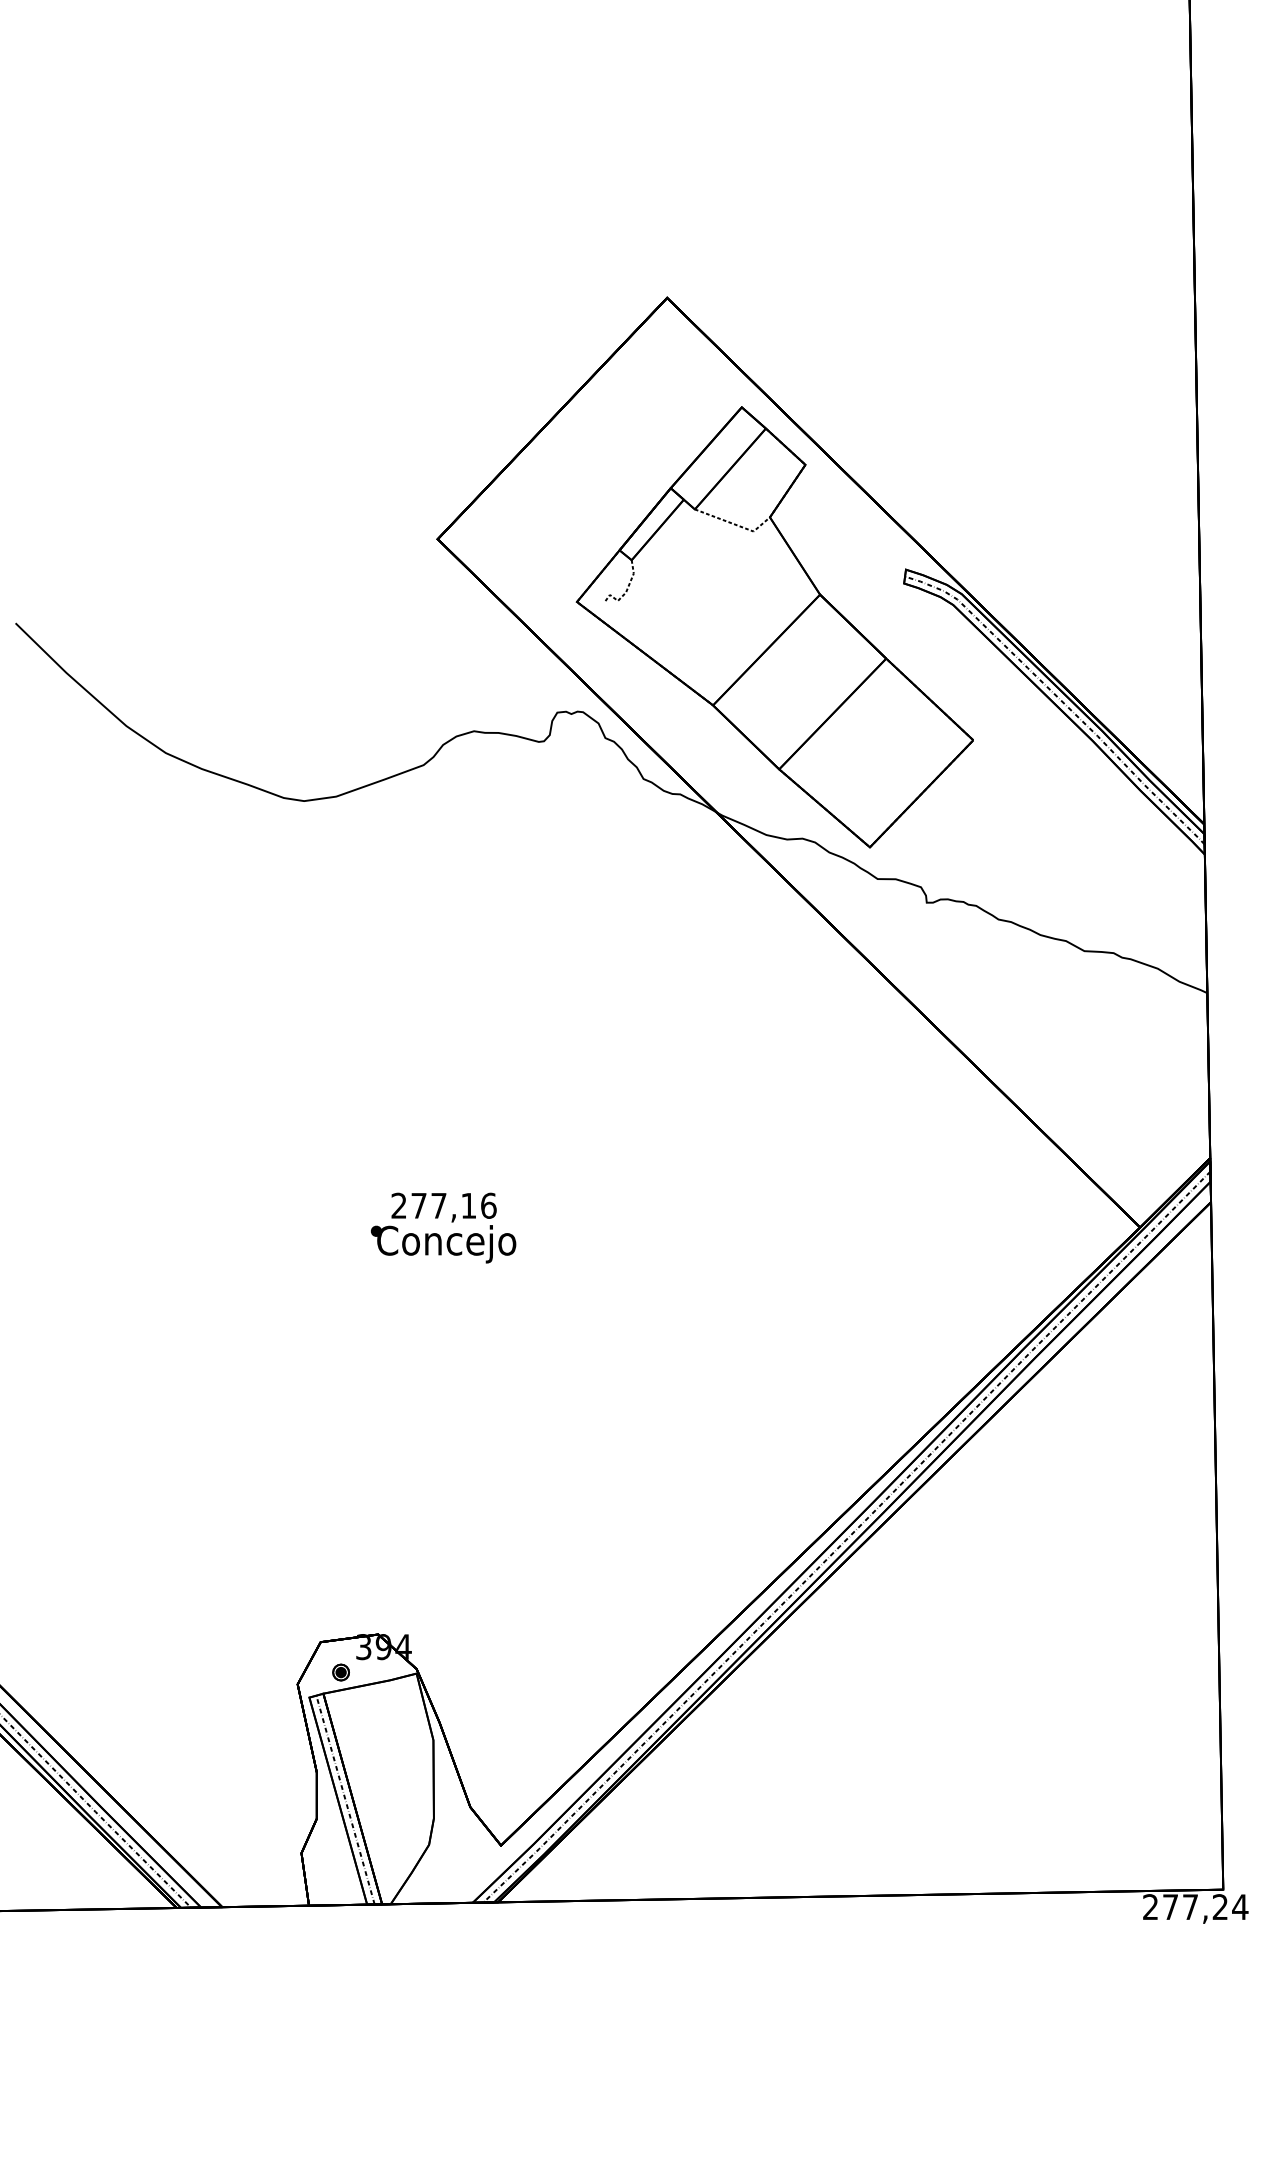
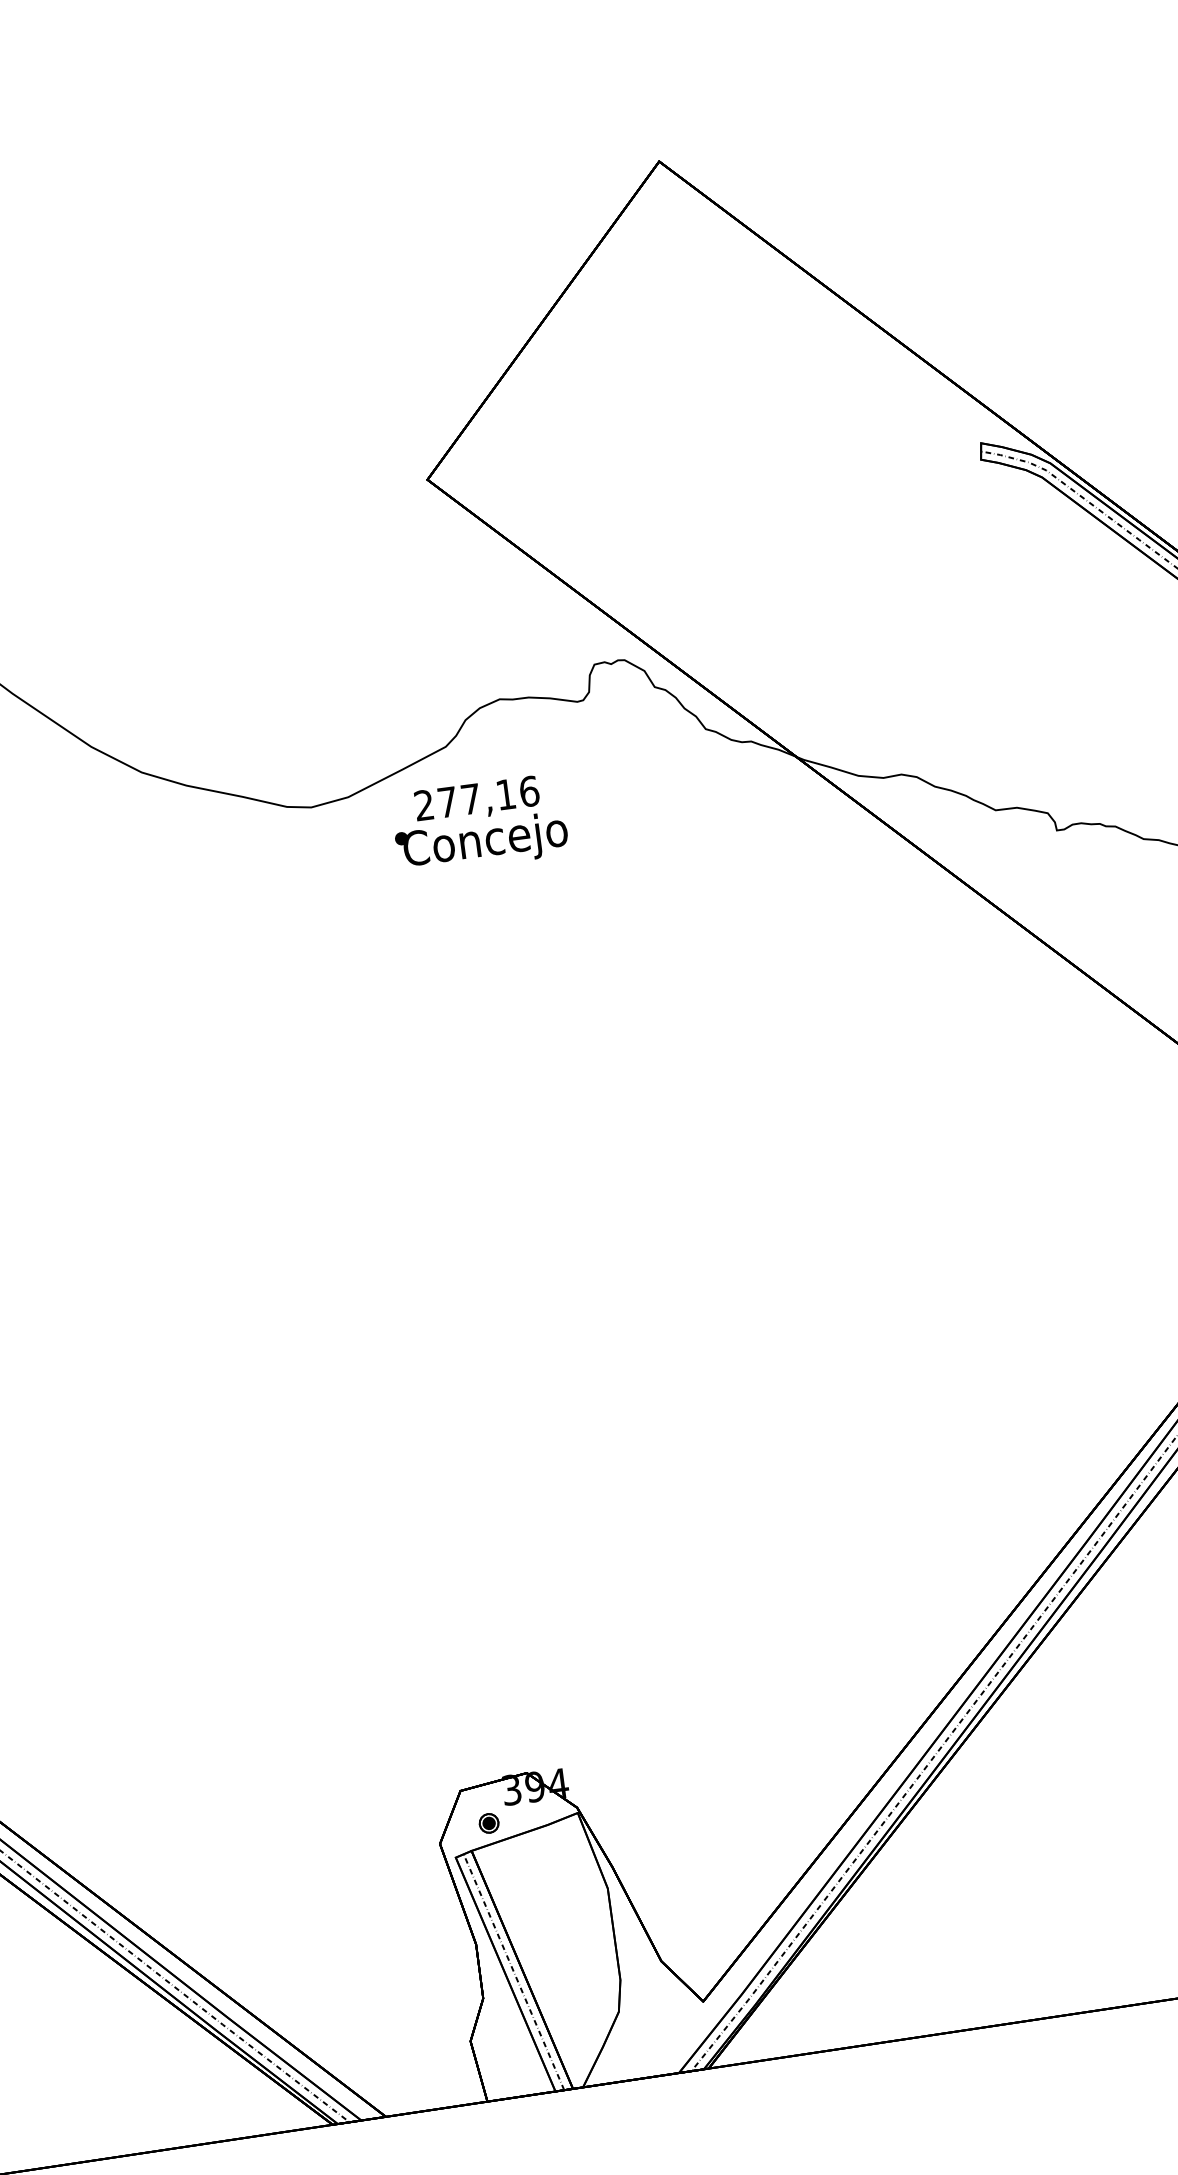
part: (774, 627) -> (835, 531), removed
text: (443, 1227) -> (479, 823), moved

